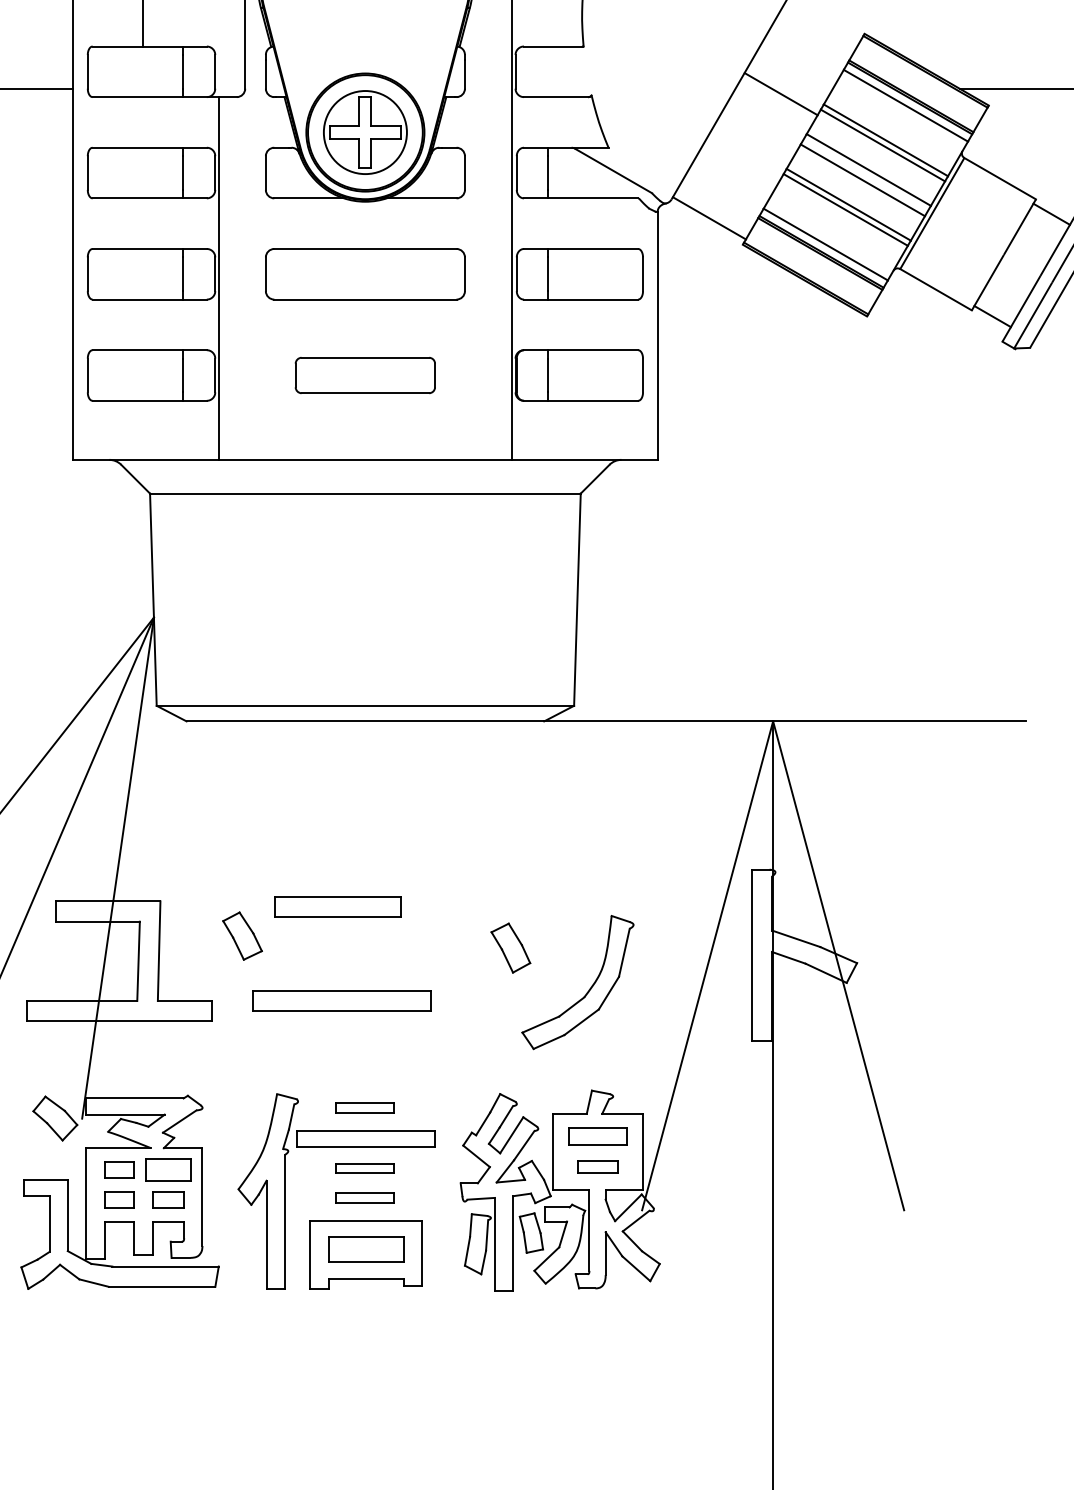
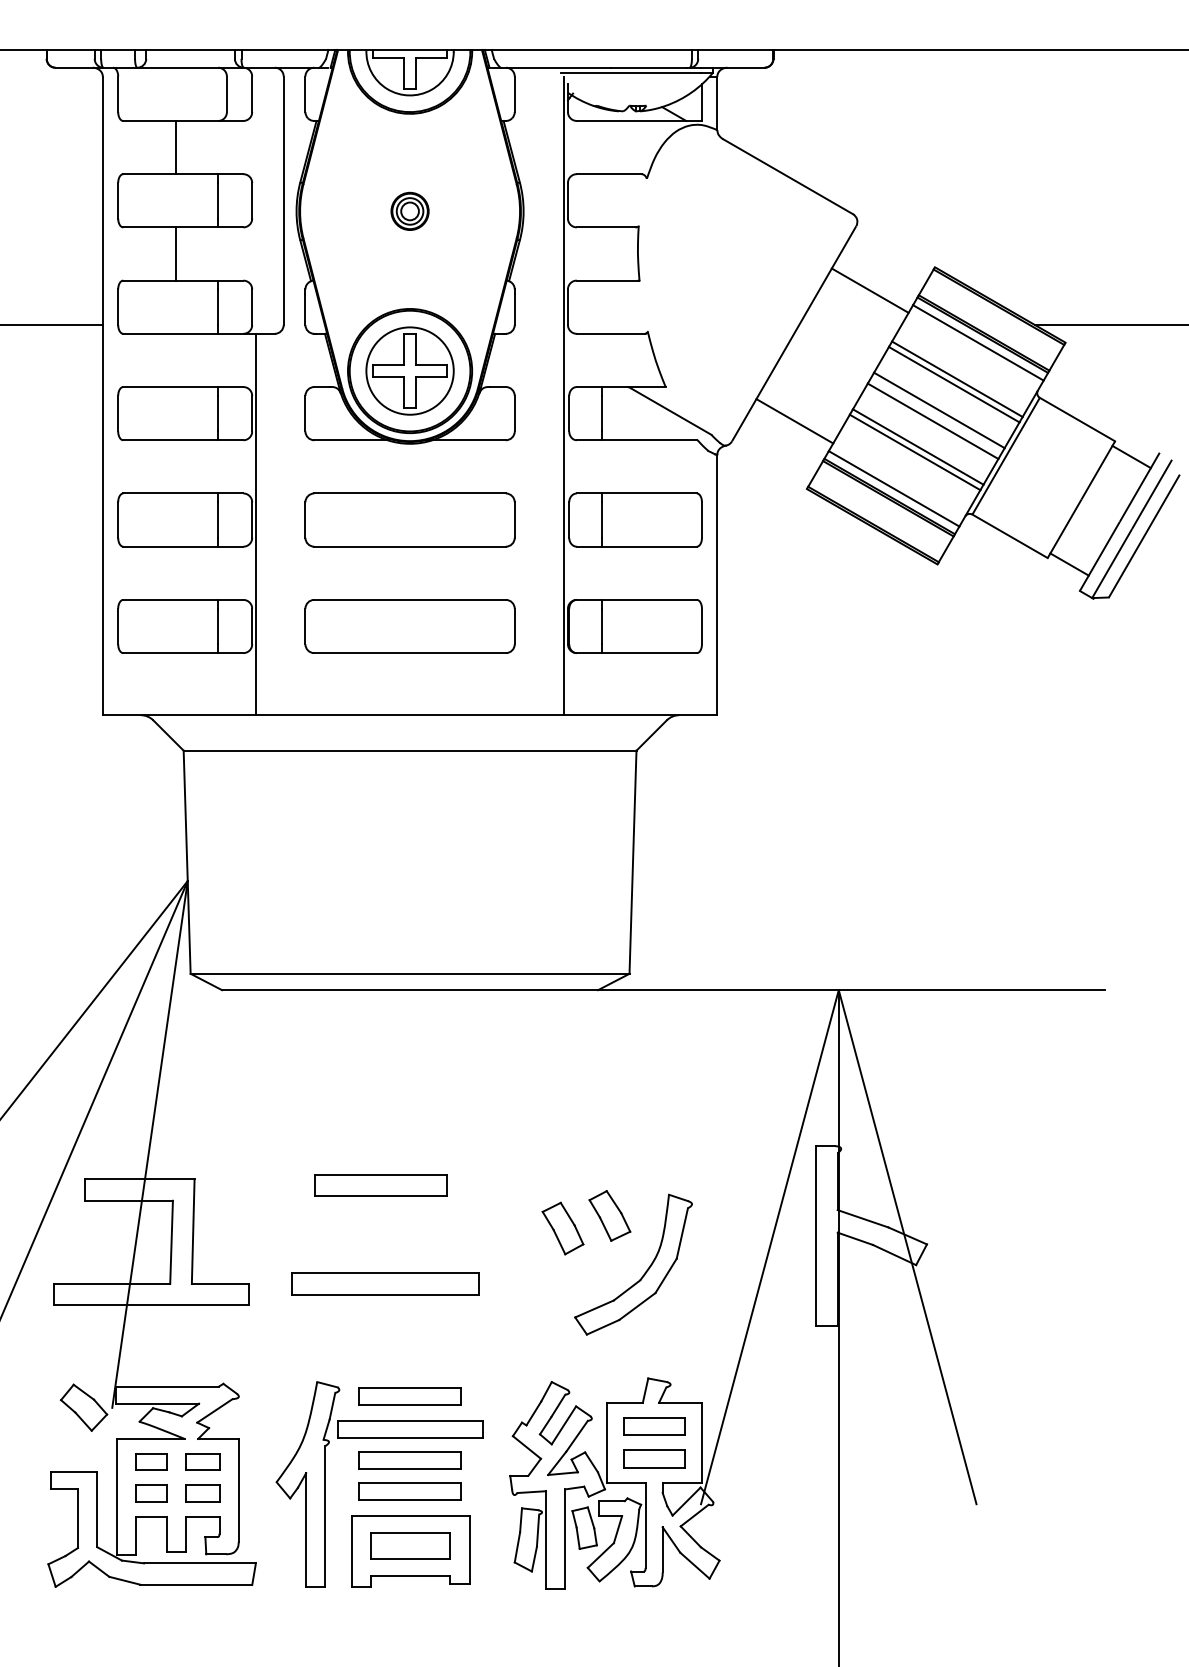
line: (780, 93) -> (869, 290), moved
line: (709, 218) -> (794, 421), moved
part: (364, 375) -> (409, 626), size x1.43
part: (242, 935) -> (609, 1215), moved
part: (364, 1107) -> (409, 1396), size x1.67
part: (597, 1166) -> (654, 1458), size x1.43
part: (364, 1168) -> (409, 1460), size x1.67
part: (167, 1169) -> (202, 1461), size x0.71
part: (364, 1198) -> (409, 1491), size x1.67

